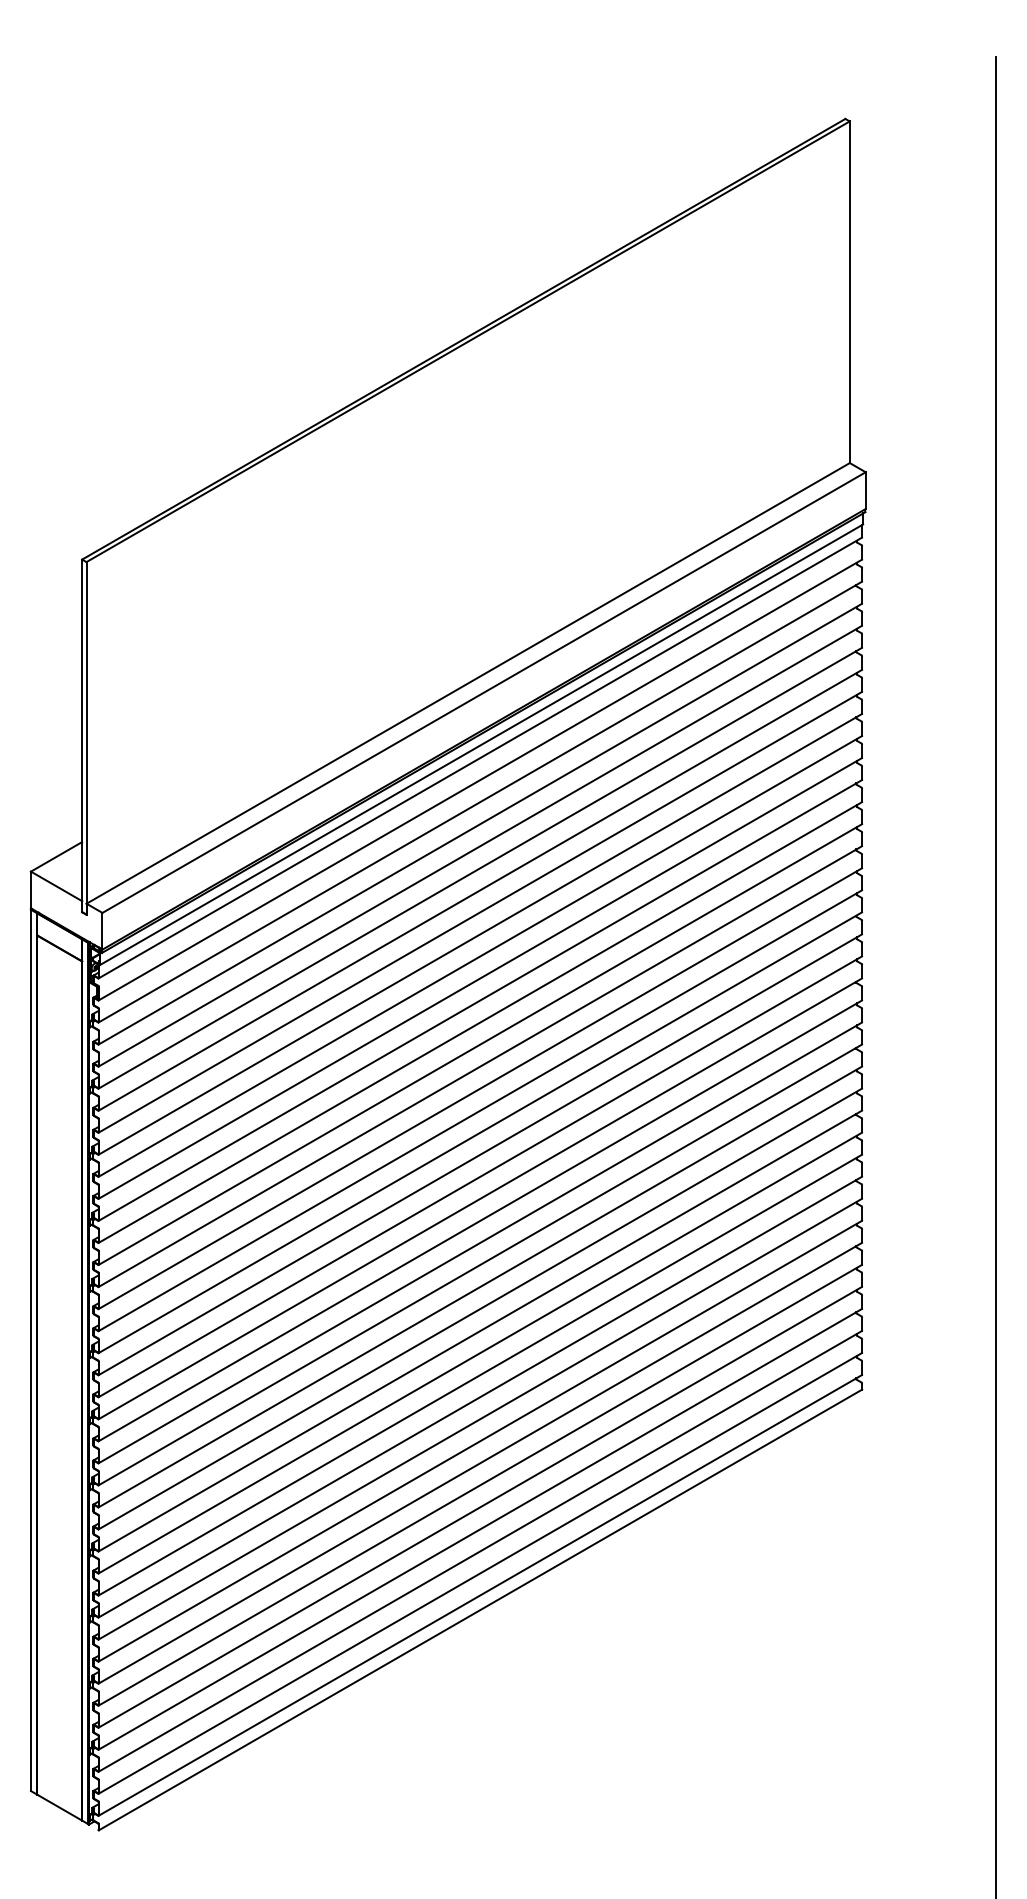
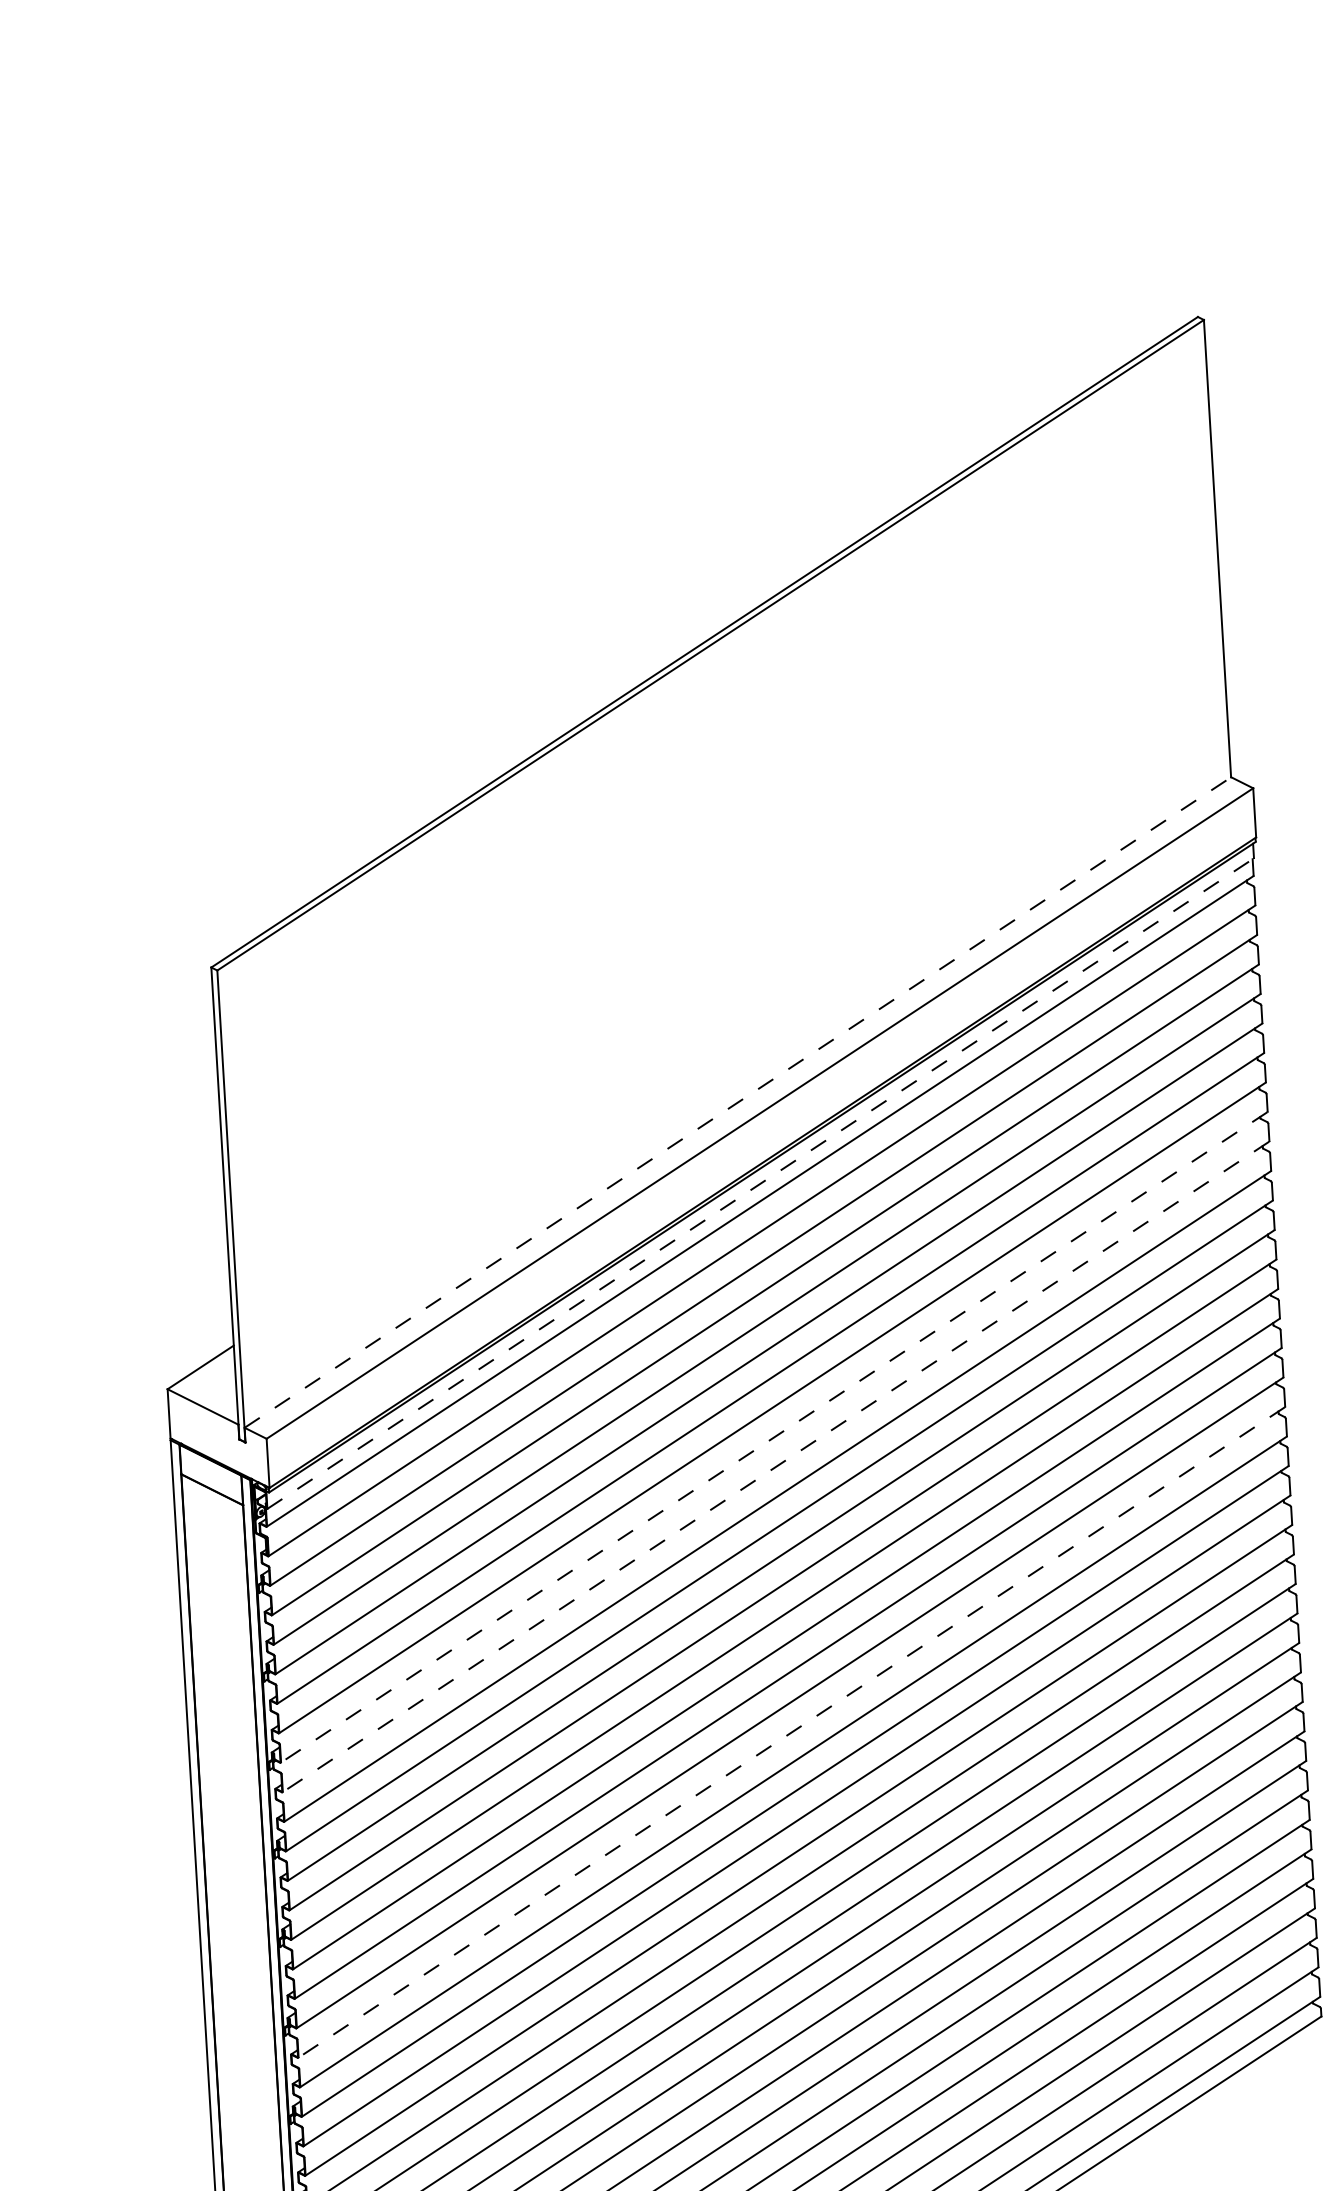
line: (468, 683) -> (738, 1102), solid -> dashed
line: (481, 744) -> (760, 1183), solid -> dashed
line: (480, 934) -> (774, 1437), solid -> dashed
line: (480, 956) -> (776, 1467), solid -> dashed
line: (480, 1154) -> (791, 1732), solid -> dashed

